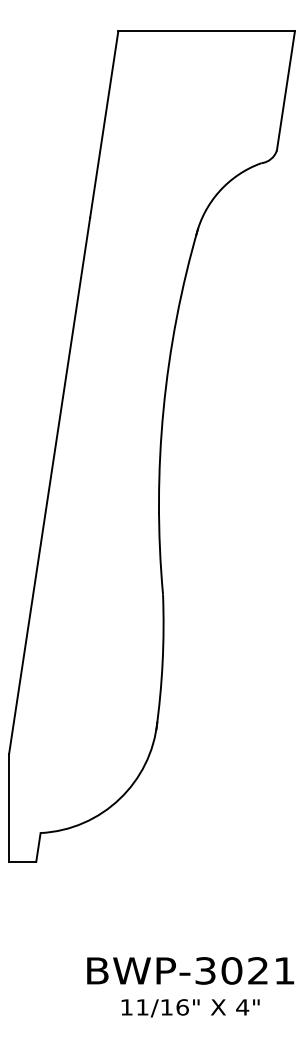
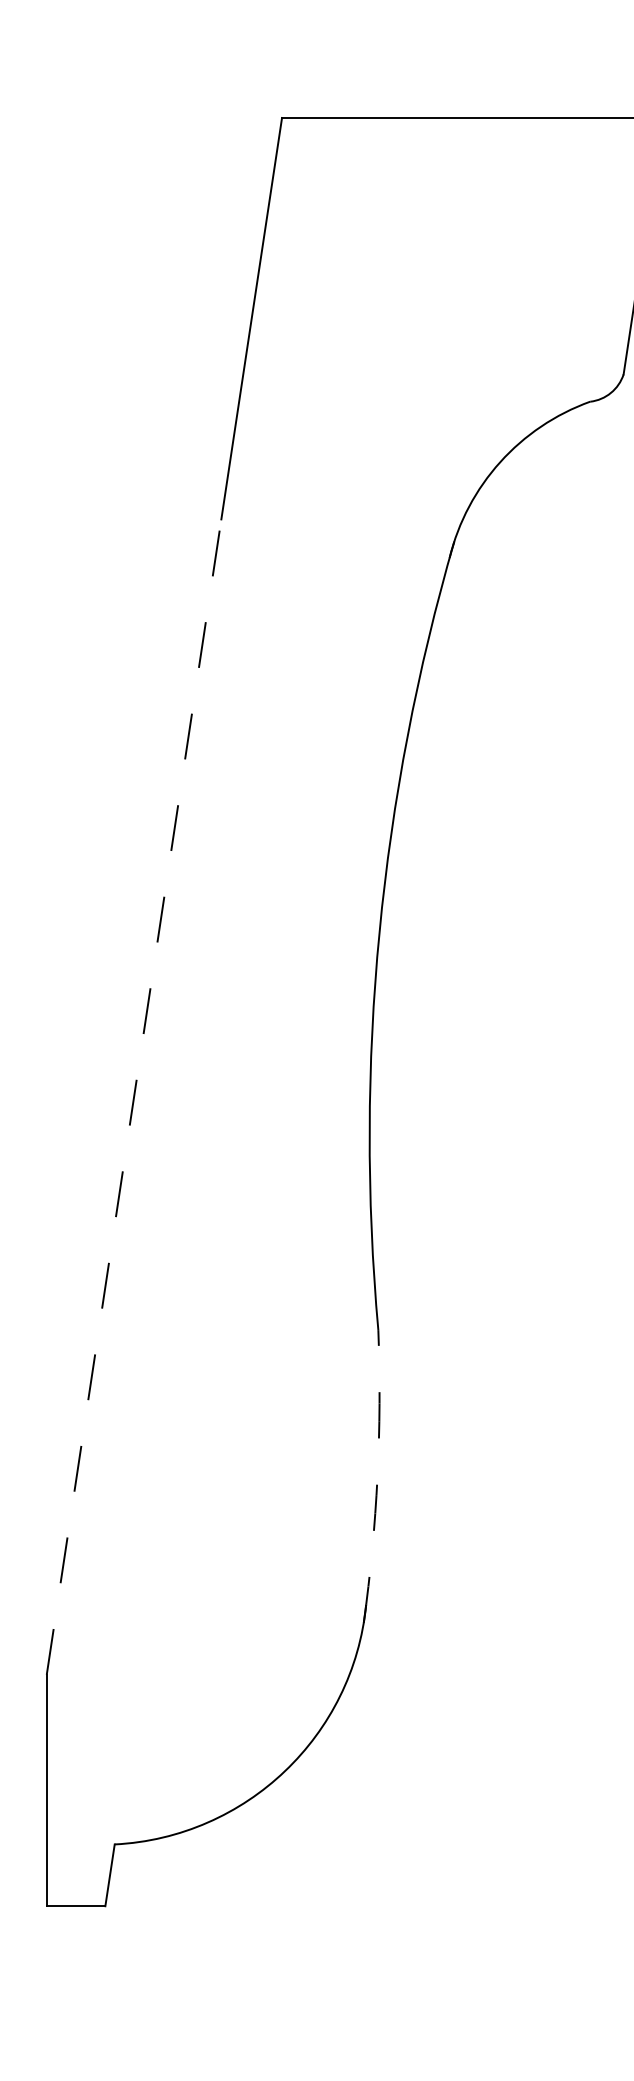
line: (49, 485) -> (133, 1095), solid -> dashed
arc: (162, 662) -> (377, 1477), solid -> dashed

